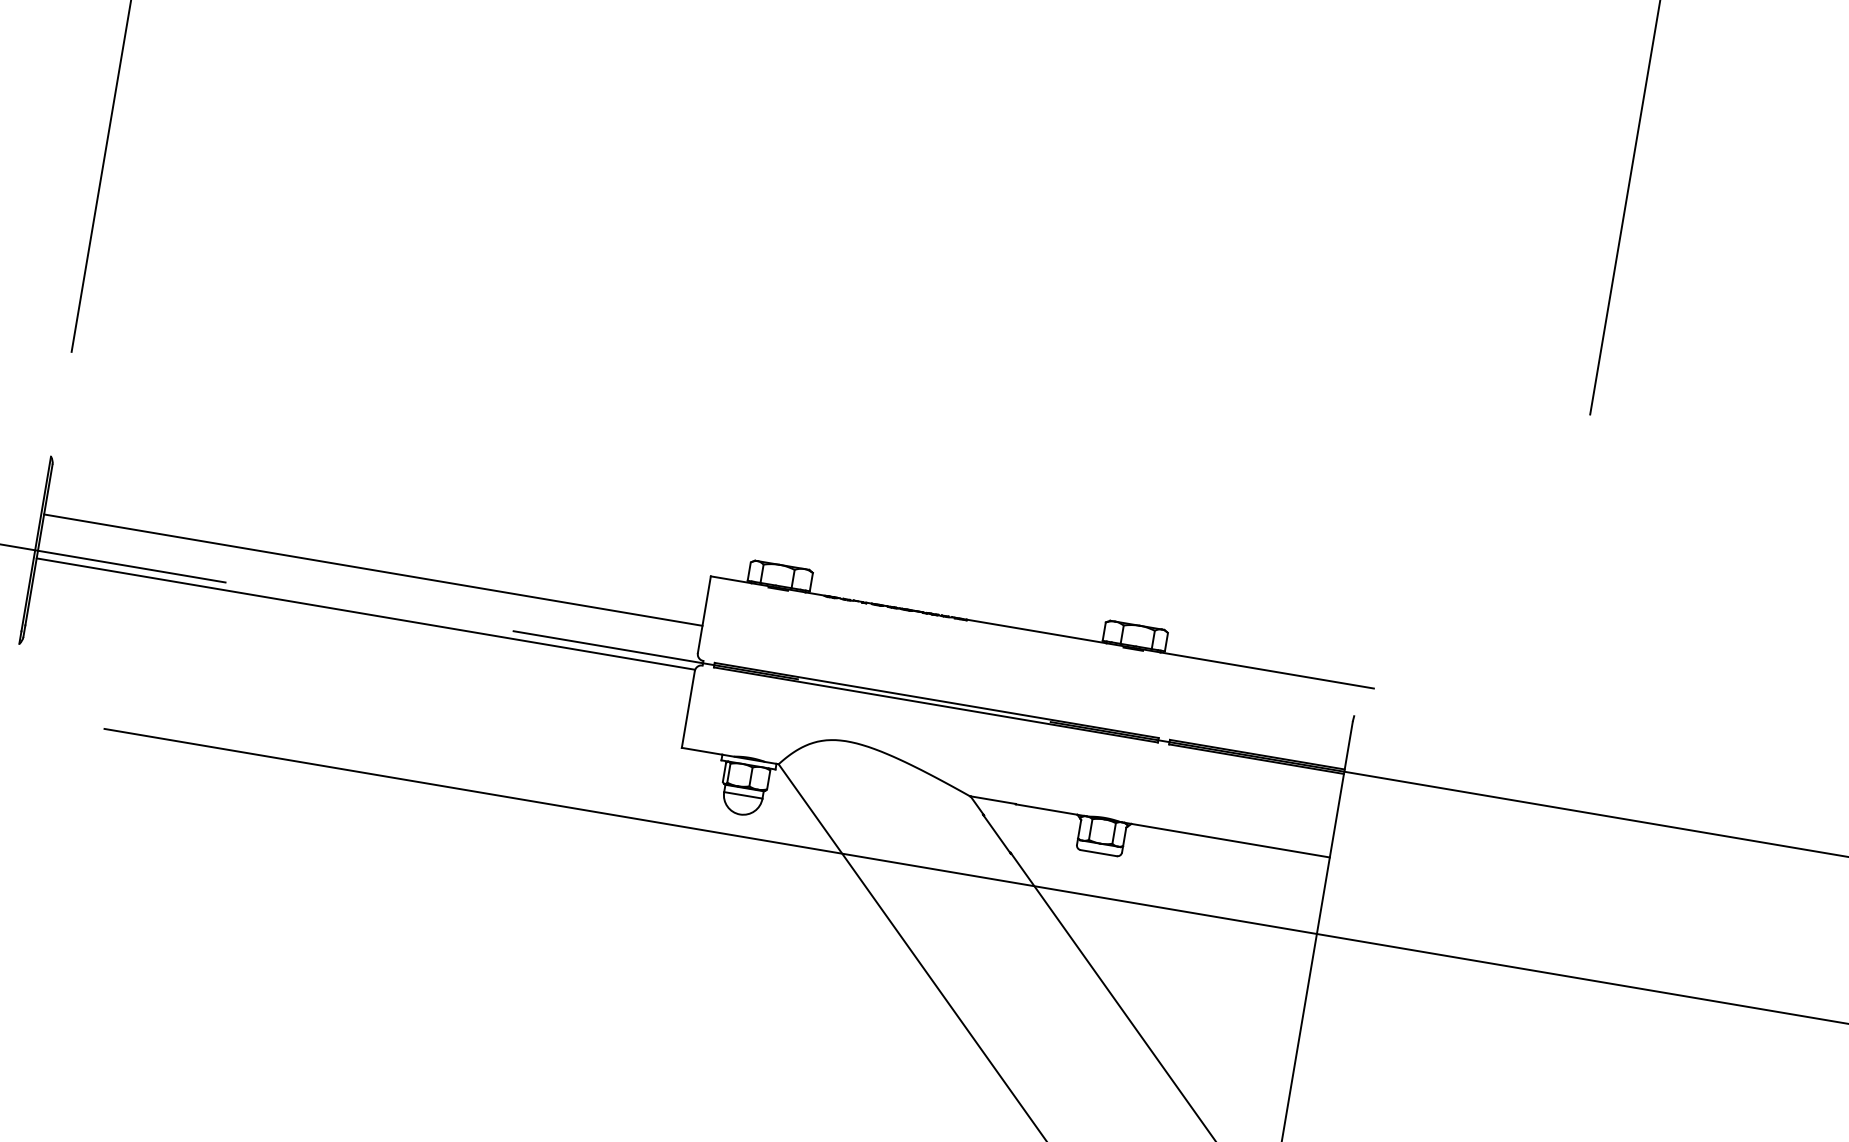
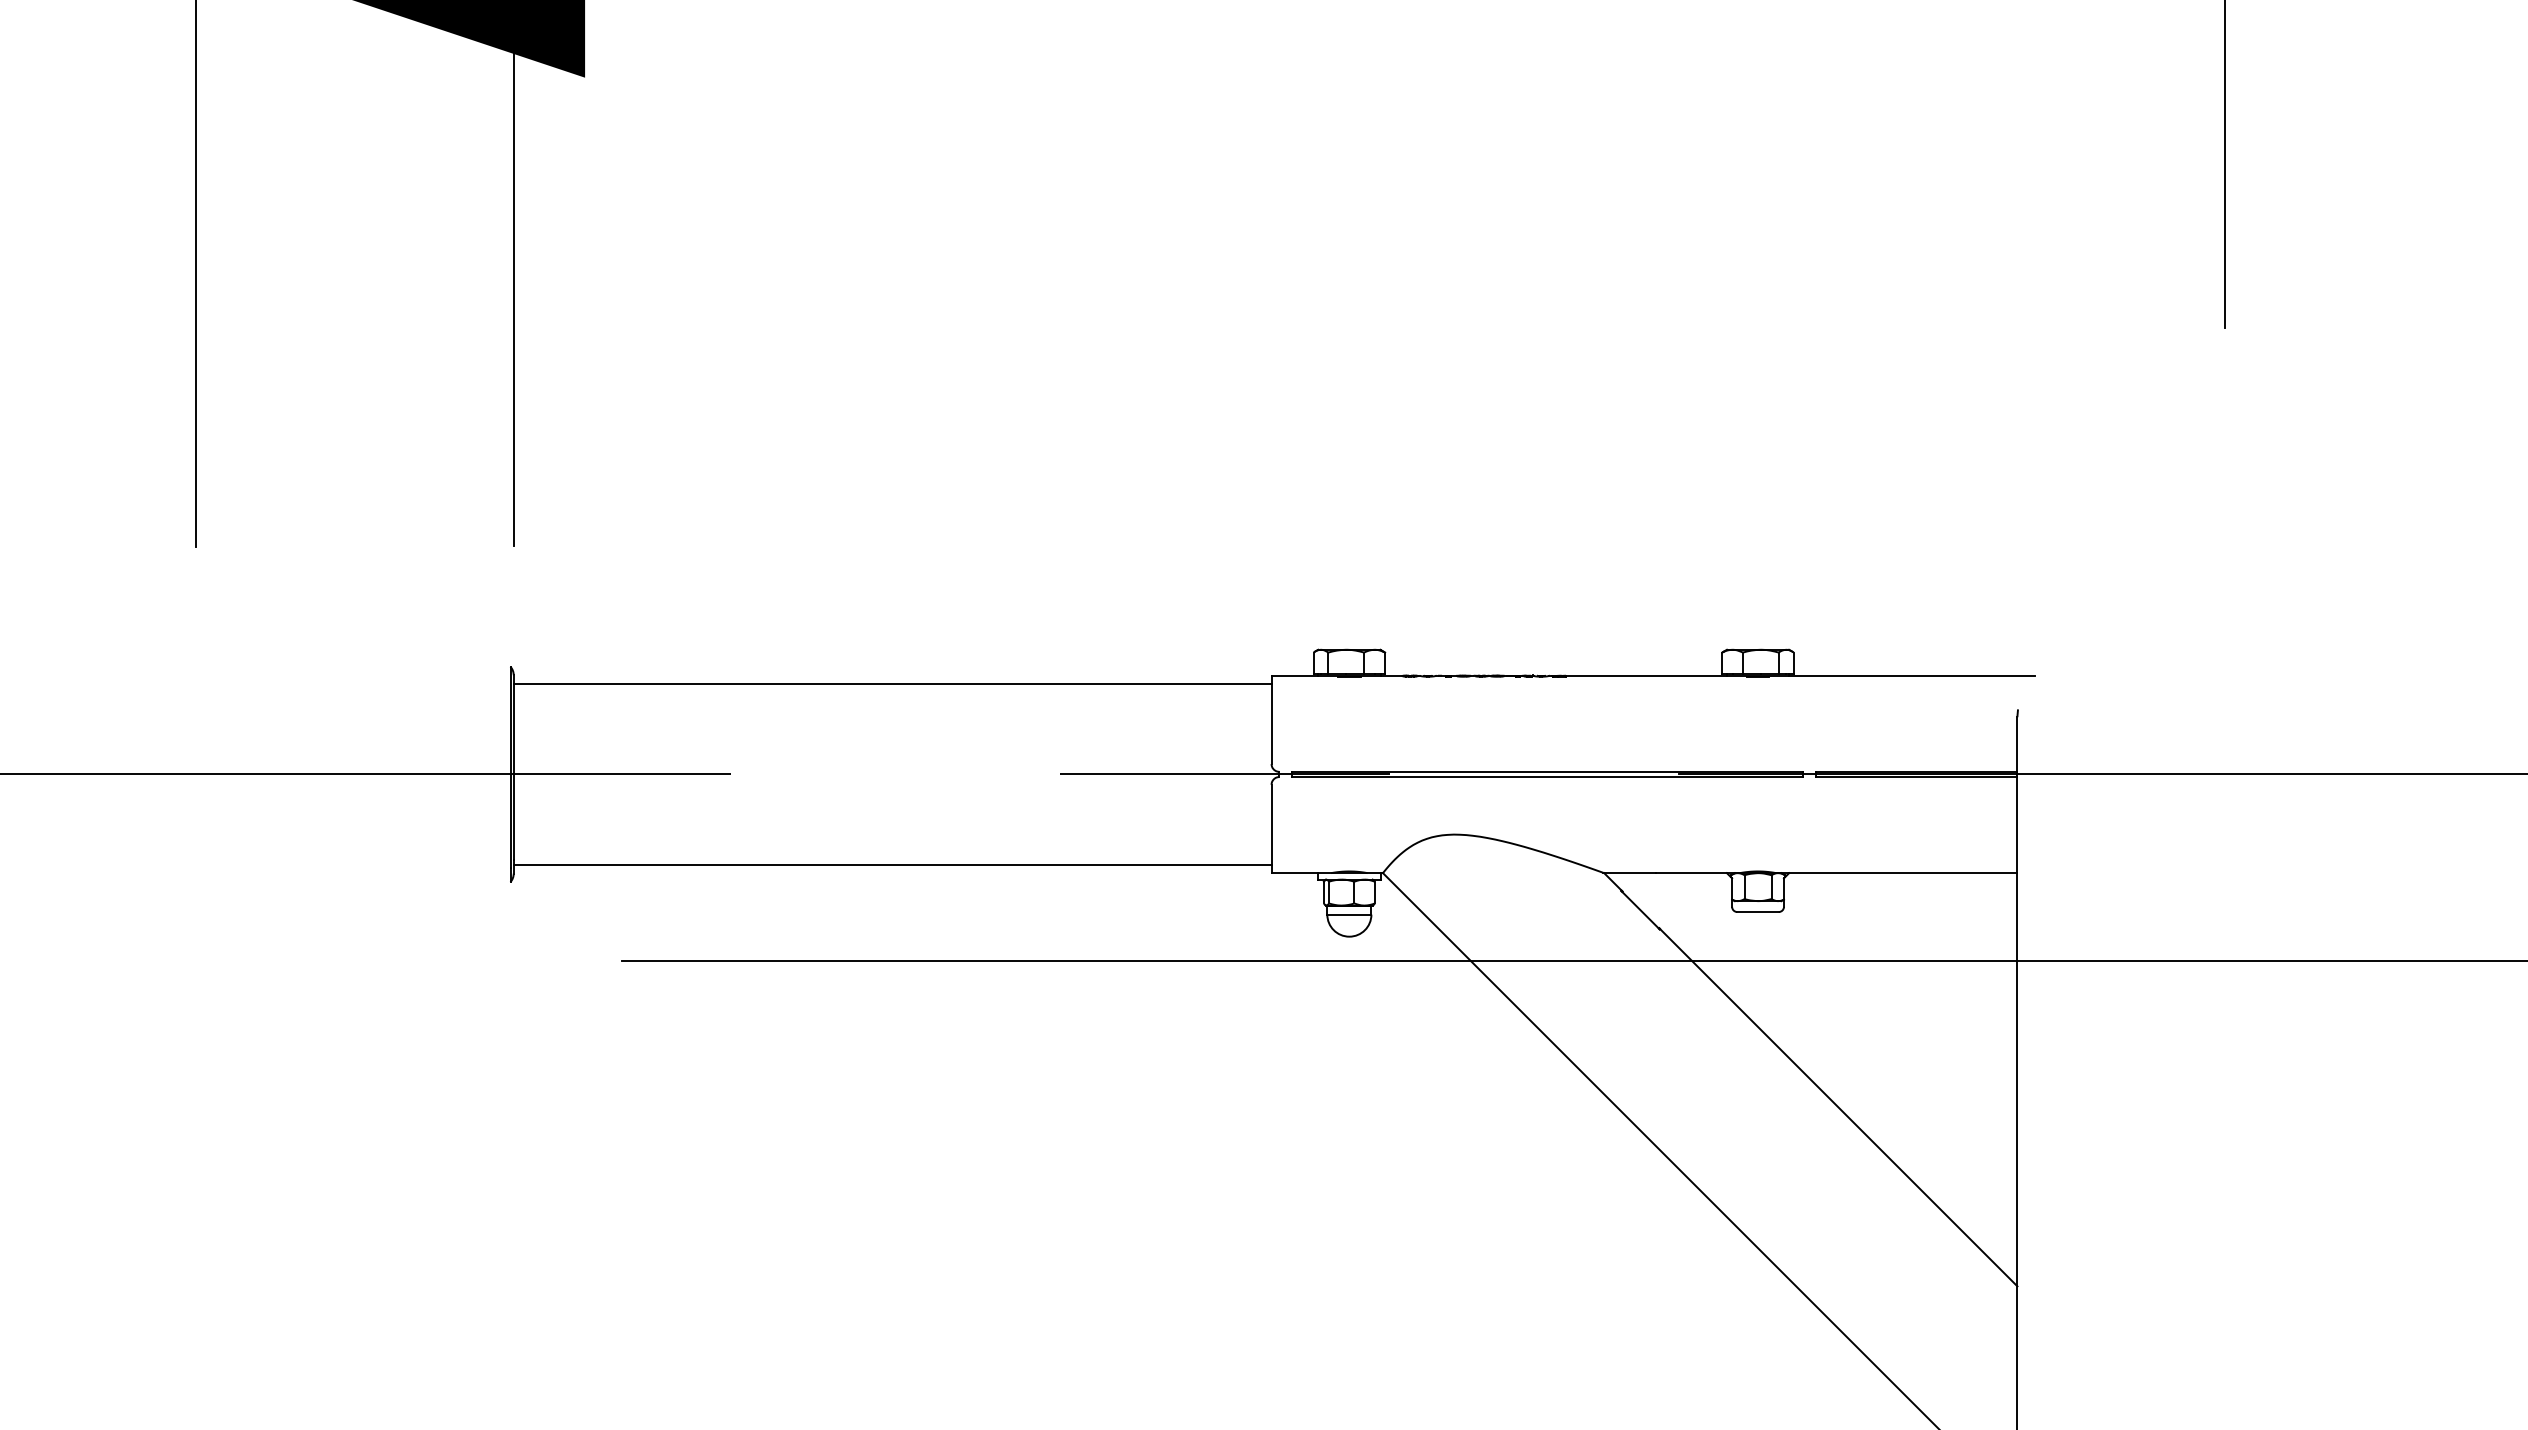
line: (373, 569) -> (892, 683), moved
line: (365, 614) -> (892, 865), moved

